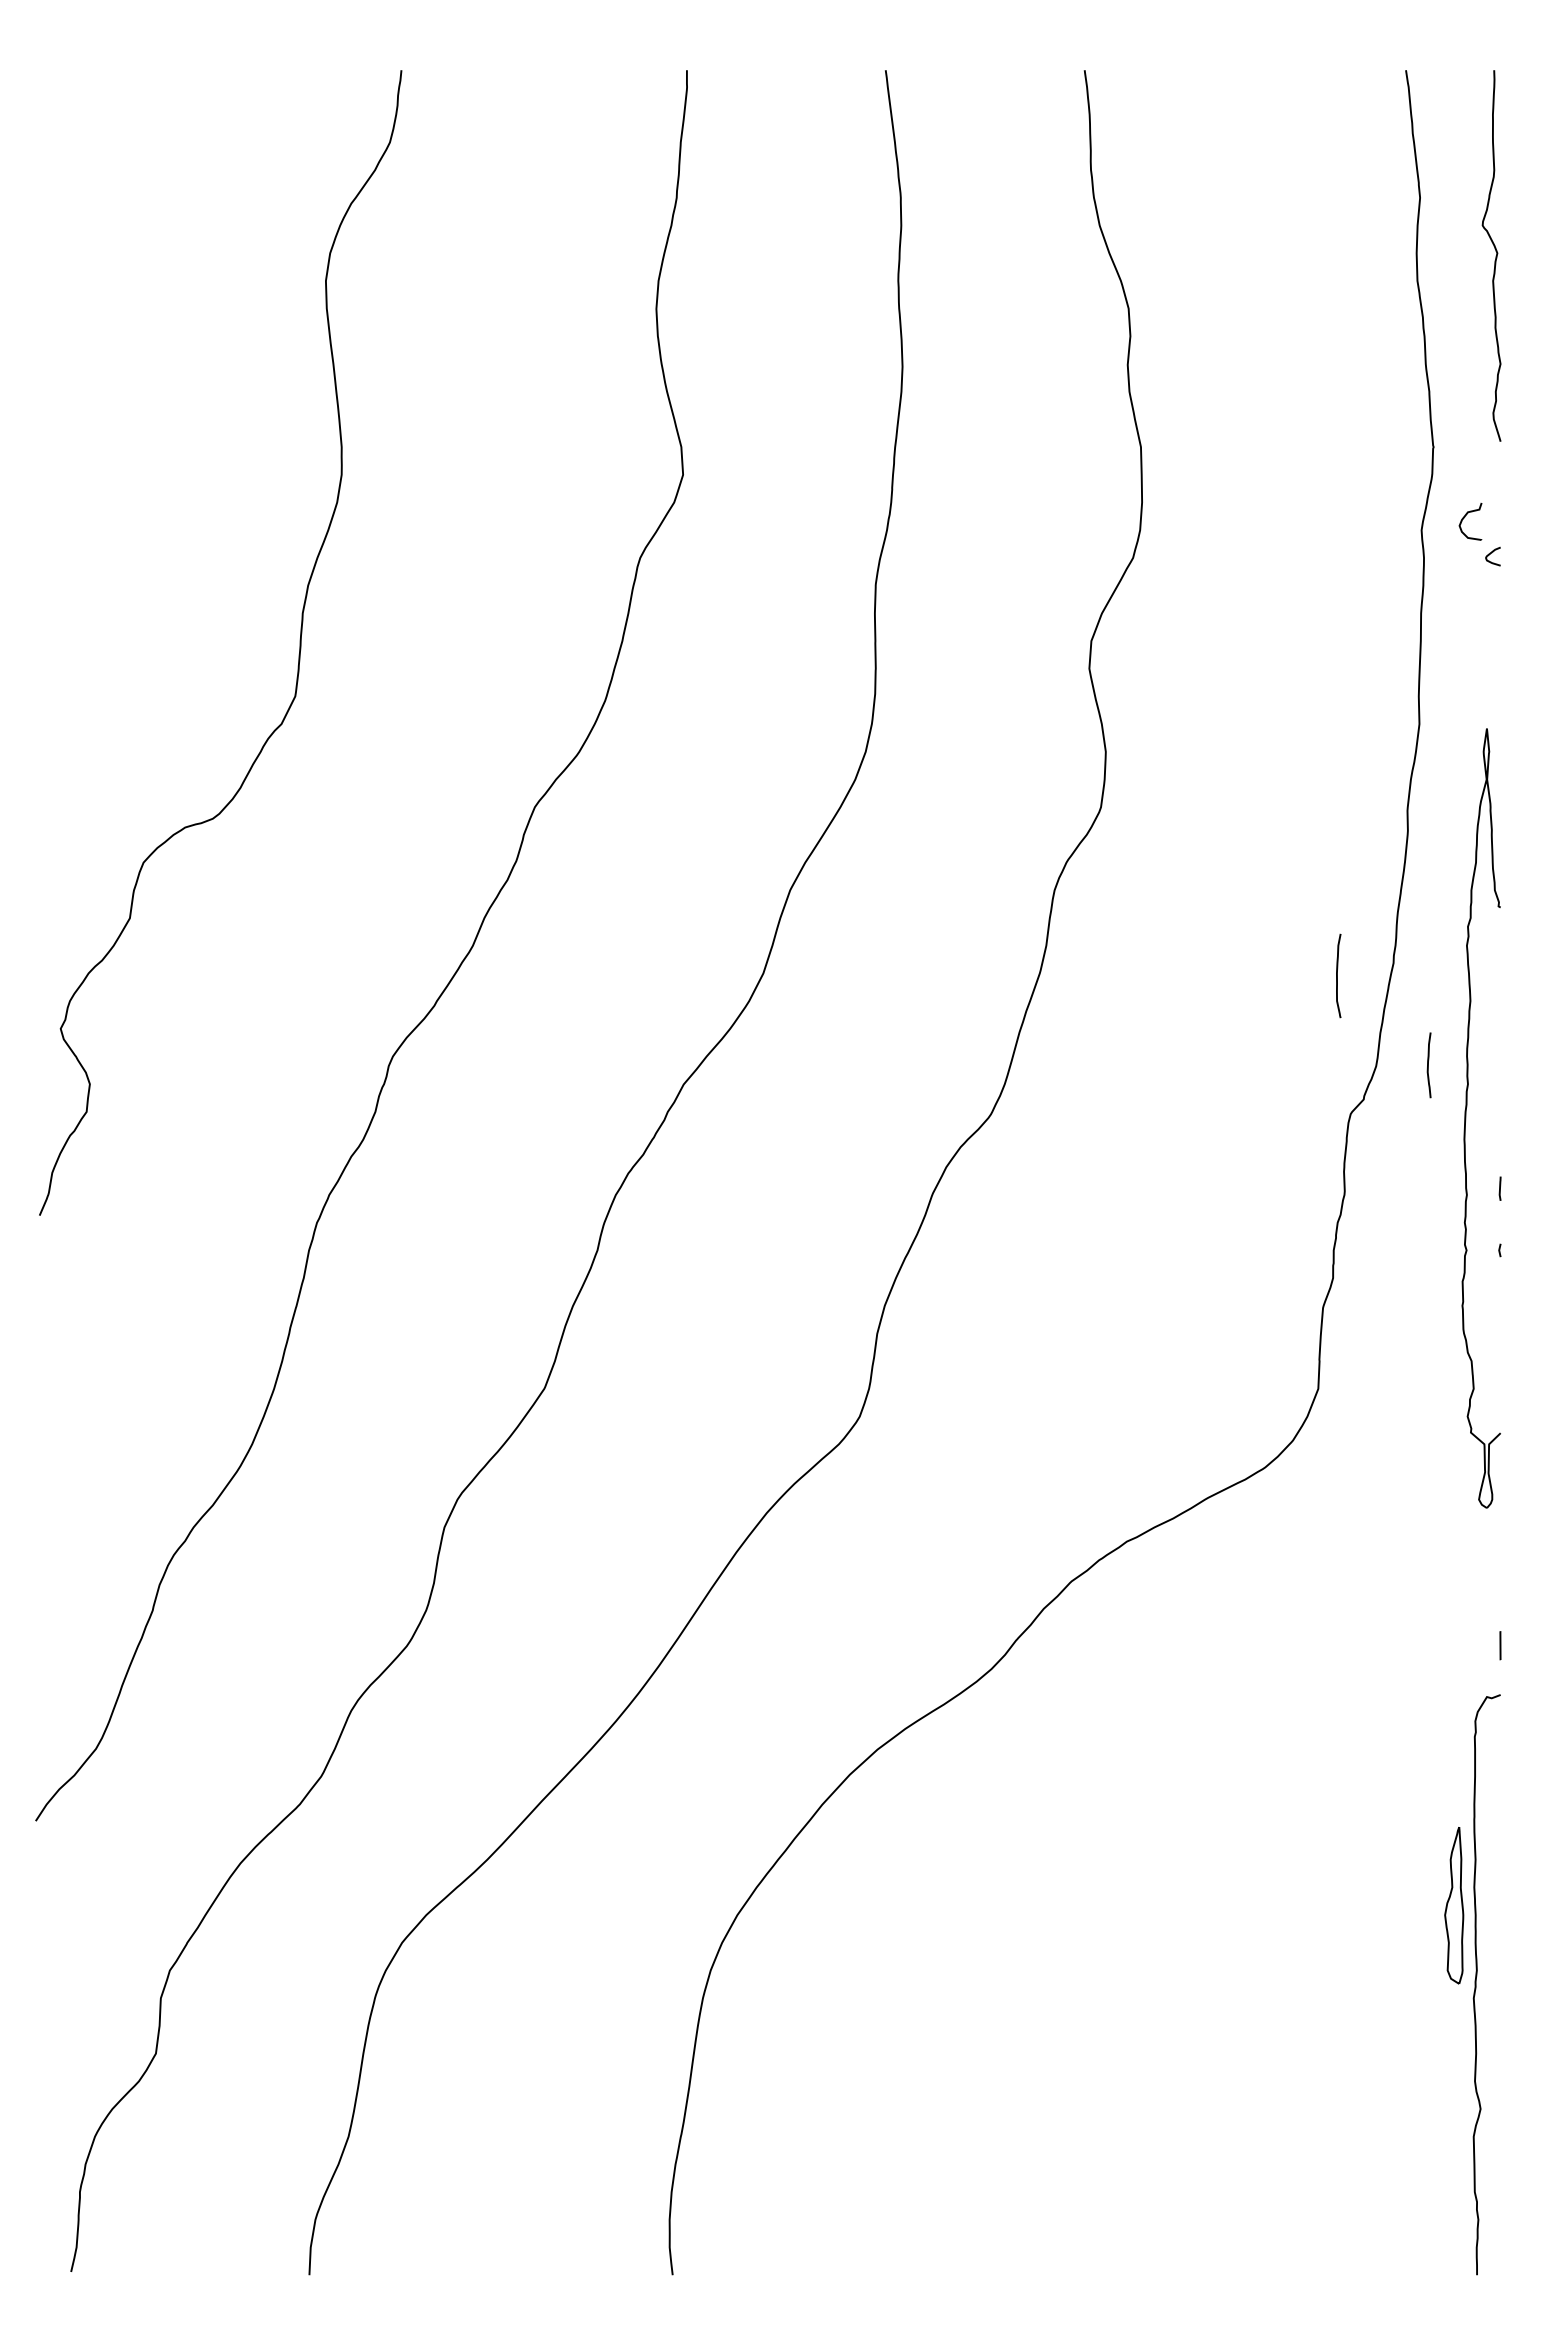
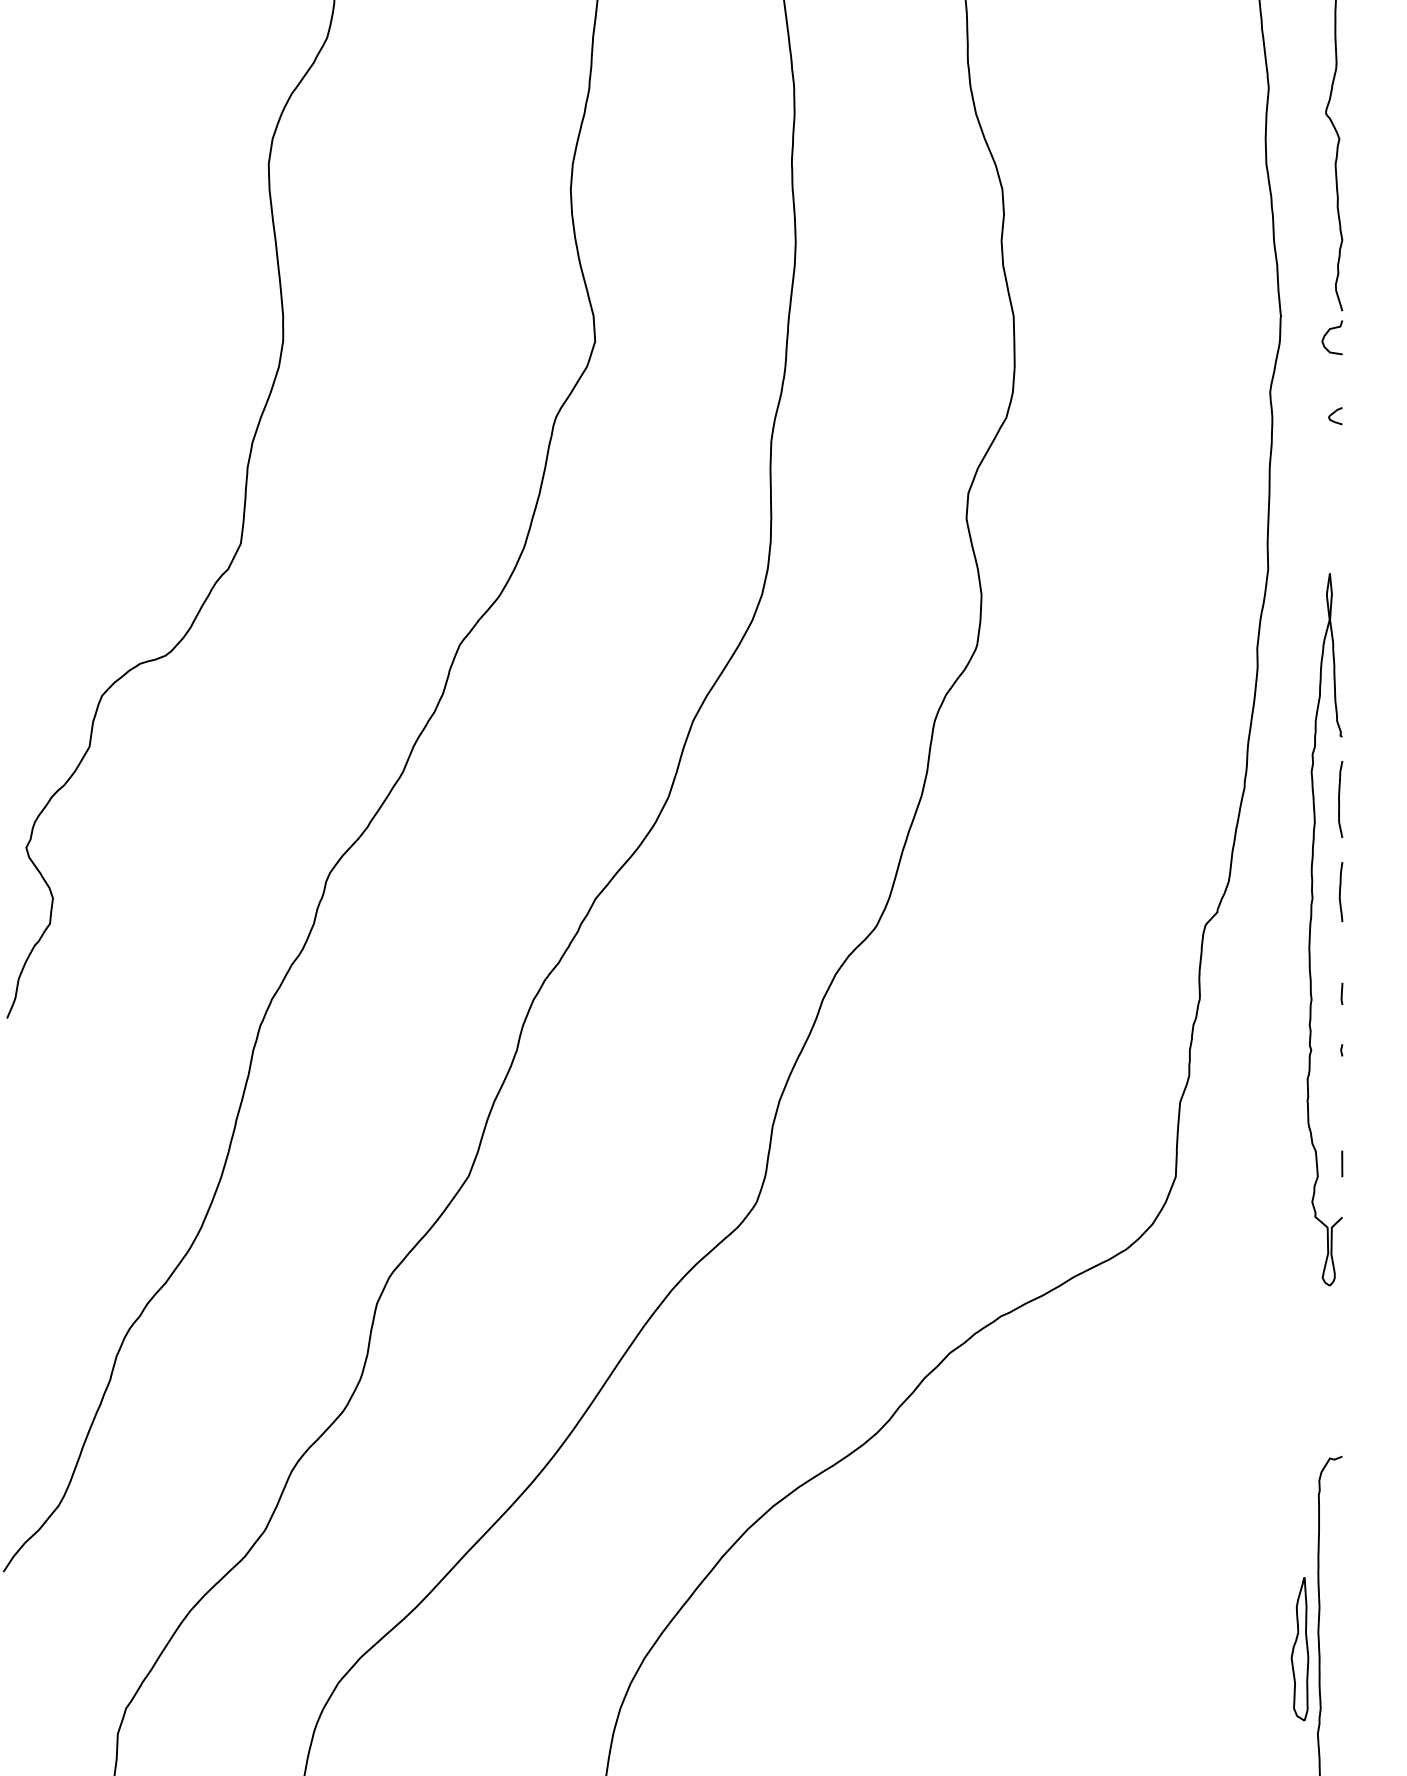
curve: (1465, 517) -> (1327, 333), moved
curve: (1337, 975) -> (1339, 799), moved
curve: (1428, 1065) -> (1340, 892), moved
line: (1500, 1645) -> (1342, 1163), moved

